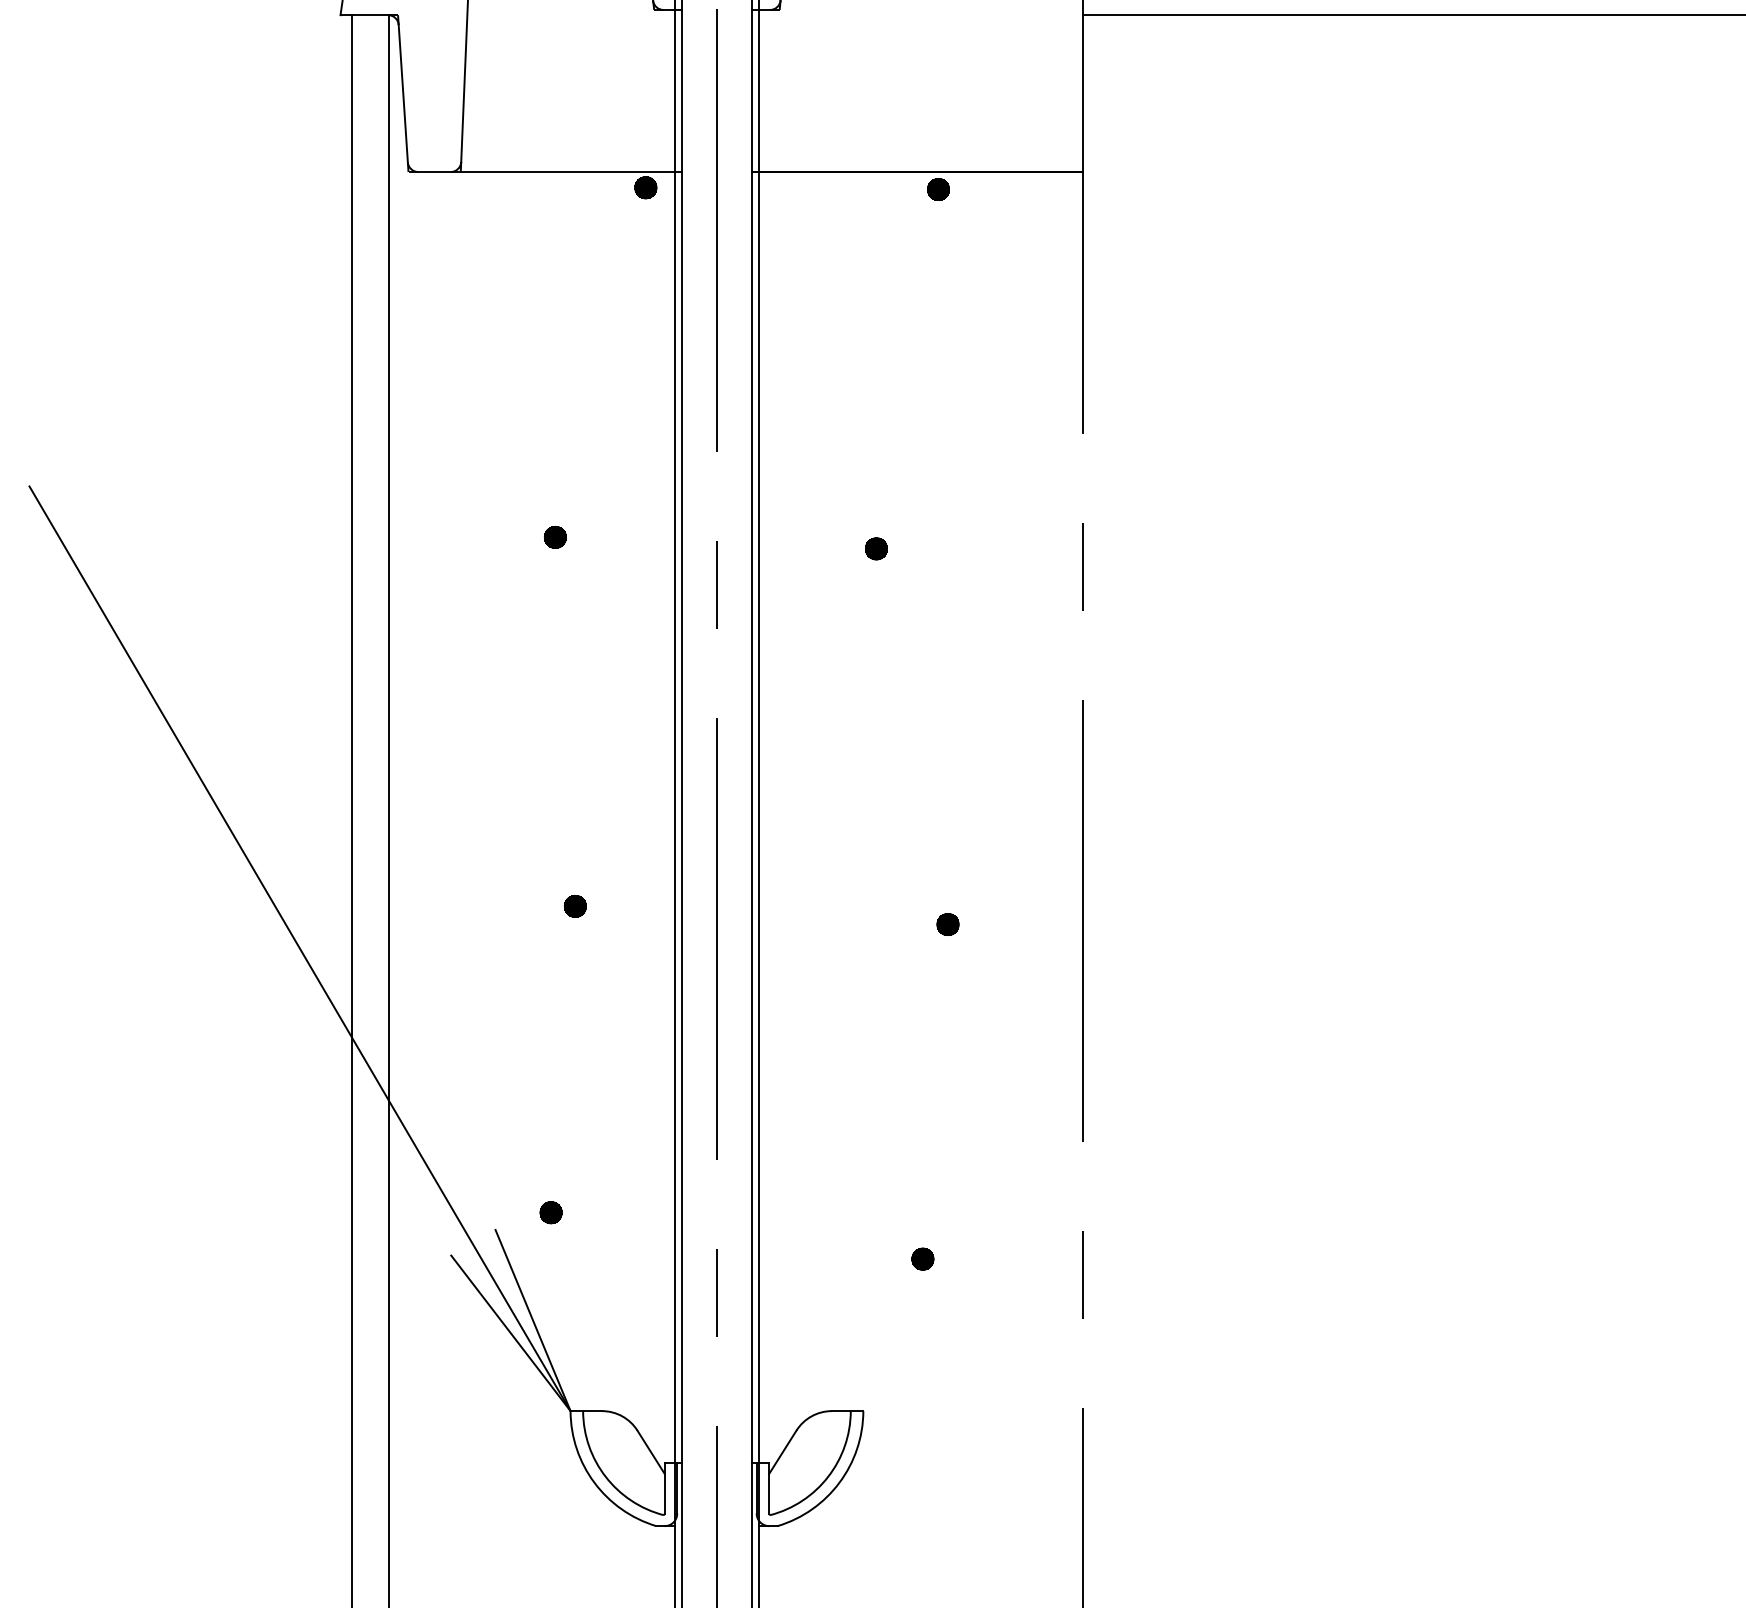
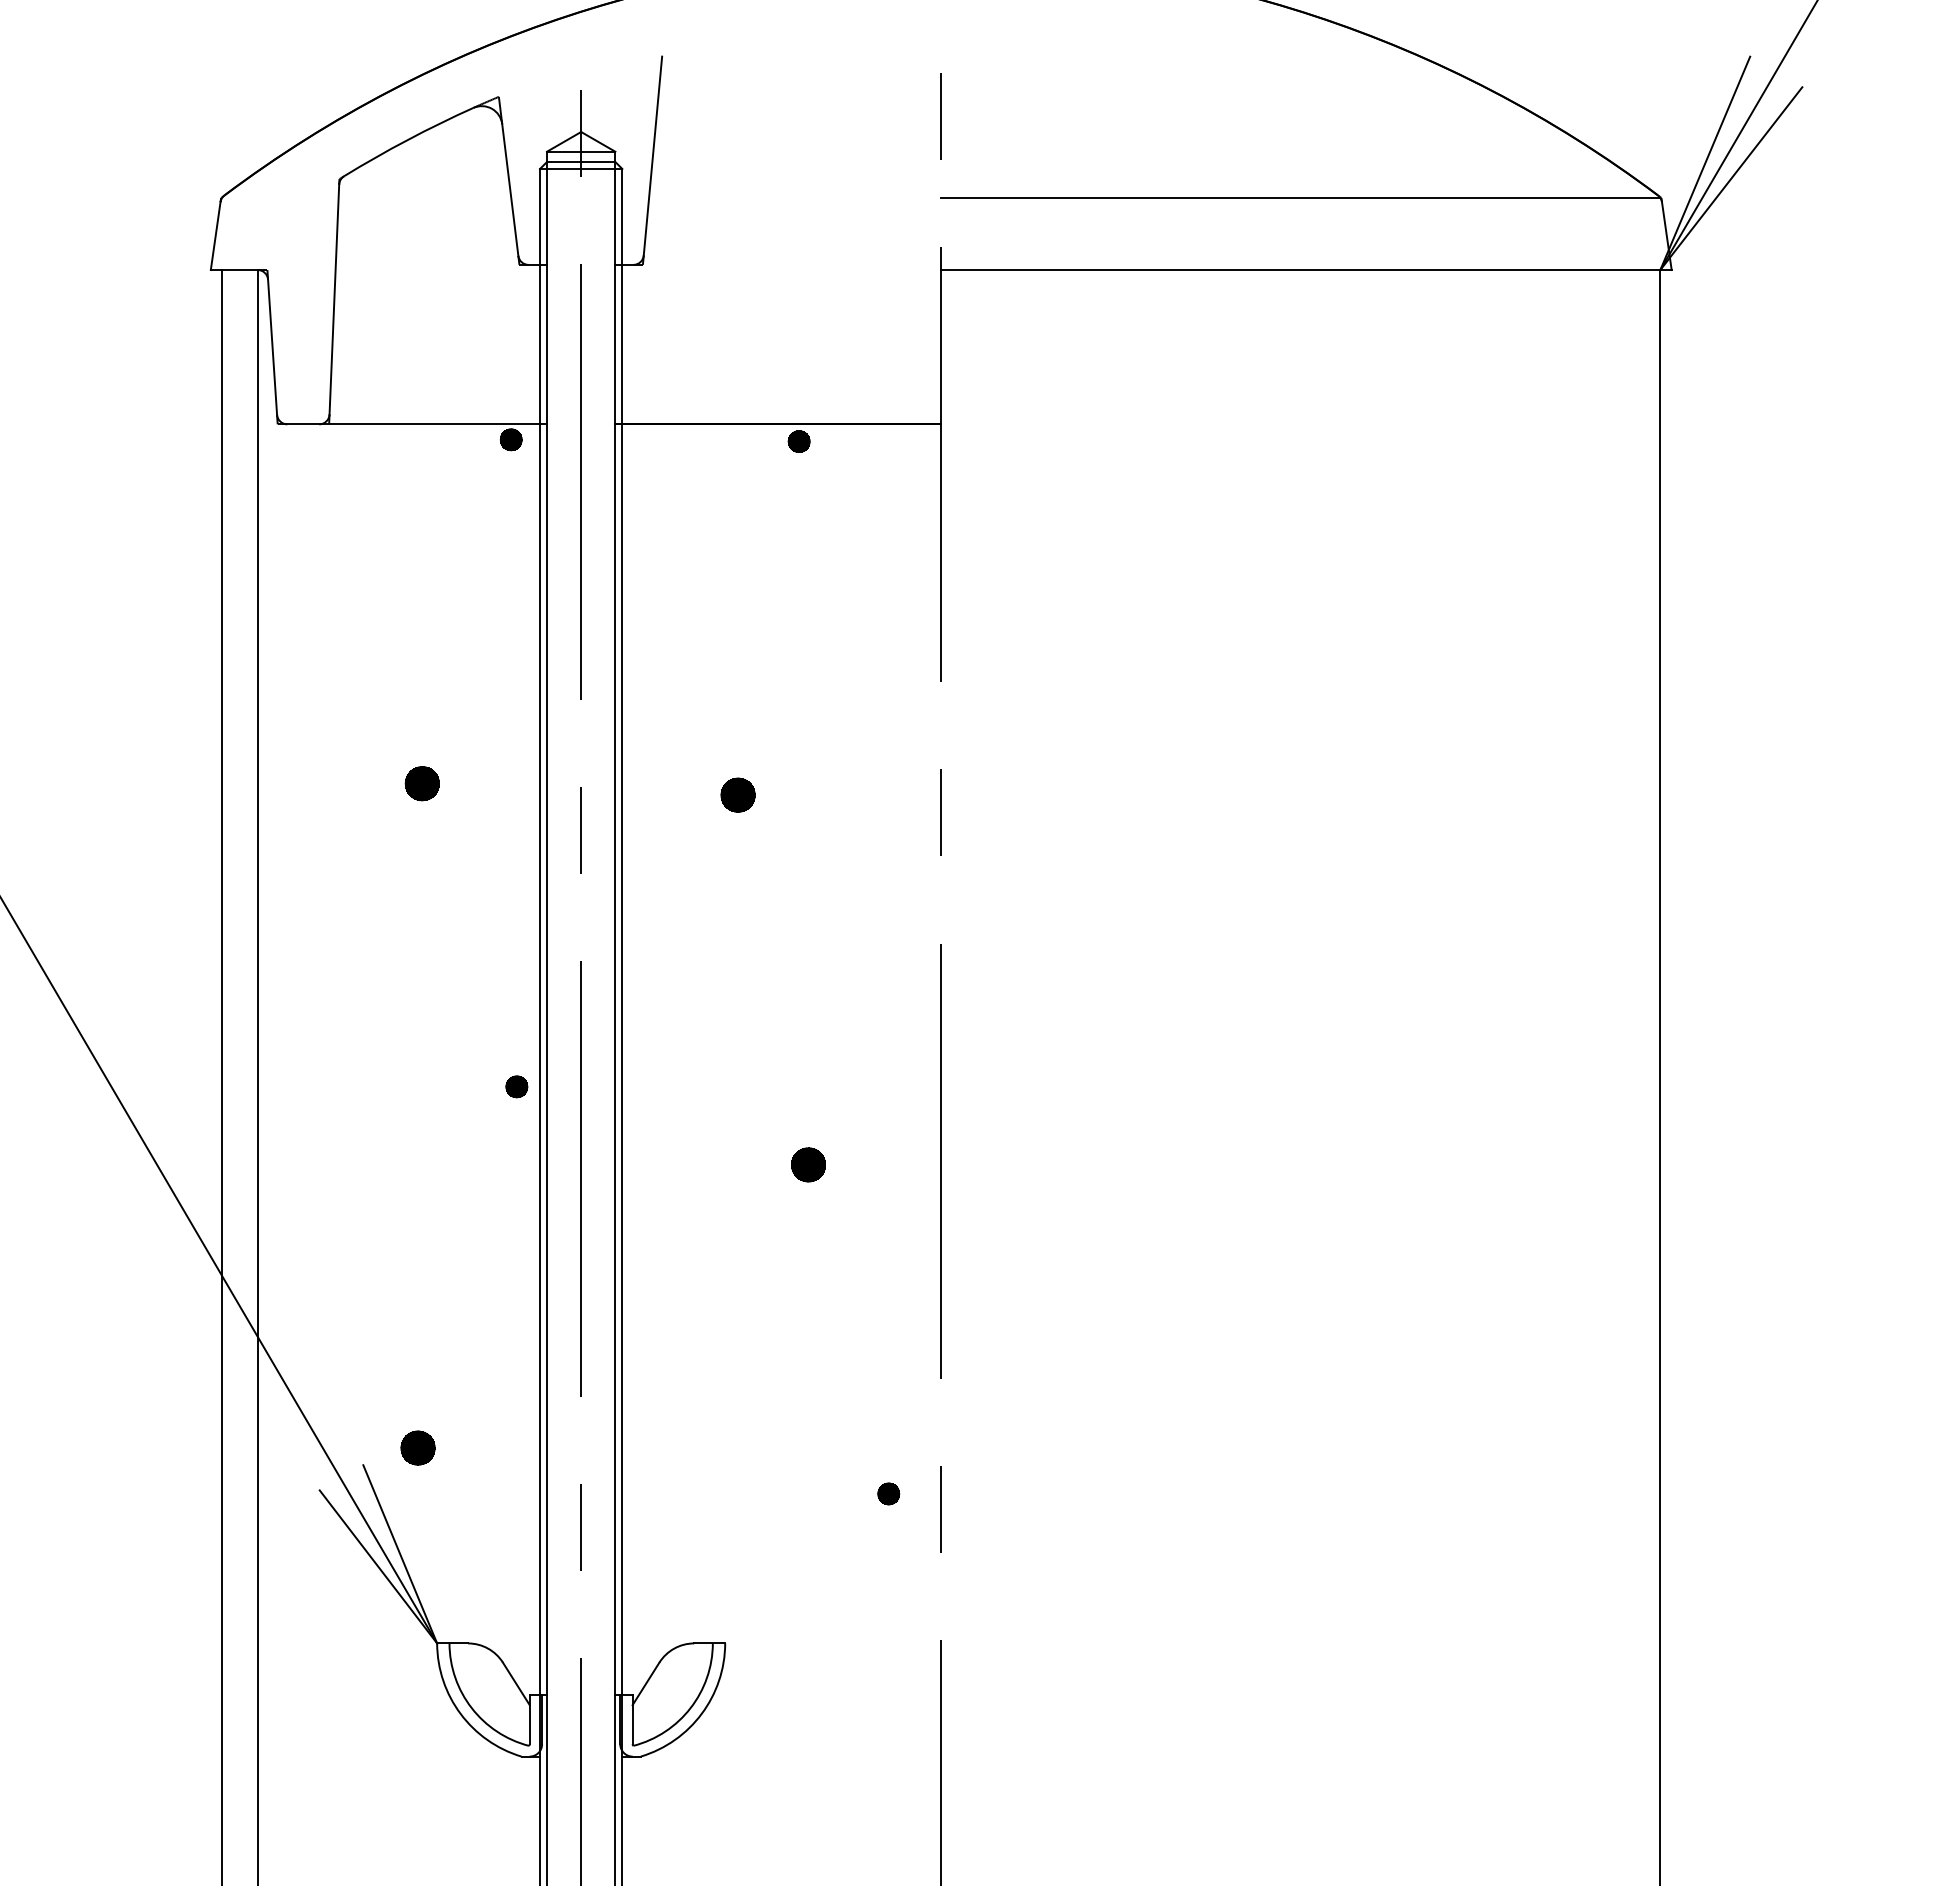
part: (554, 537) -> (421, 783), size x1.6
part: (875, 548) -> (737, 794), size x1.6
part: (574, 906) -> (516, 1086), moved
part: (948, 924) -> (808, 1164), size x1.6
part: (550, 1212) -> (417, 1448), size x1.6
part: (922, 1258) -> (888, 1493), moved

